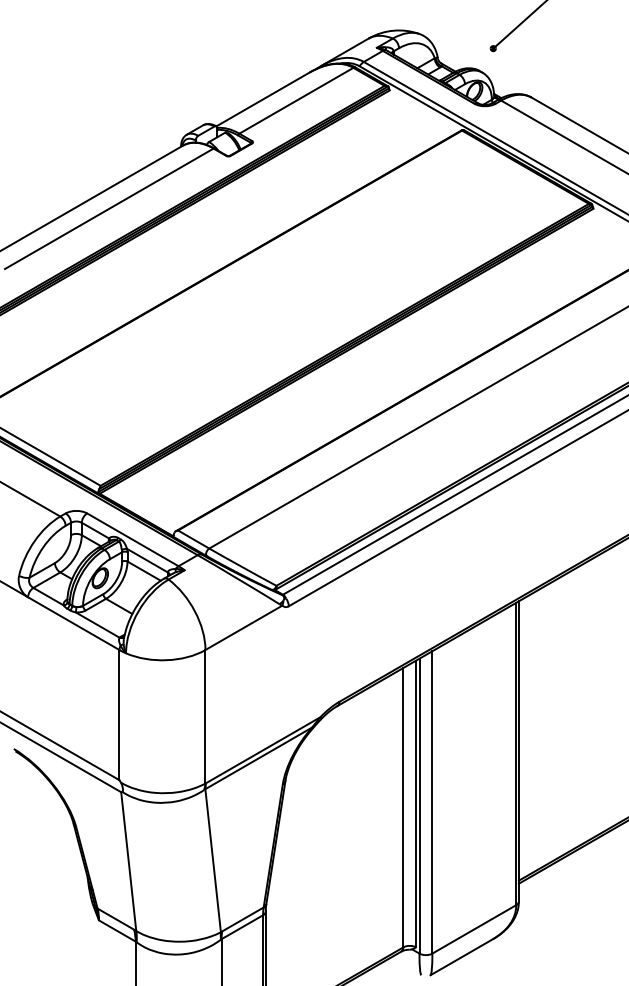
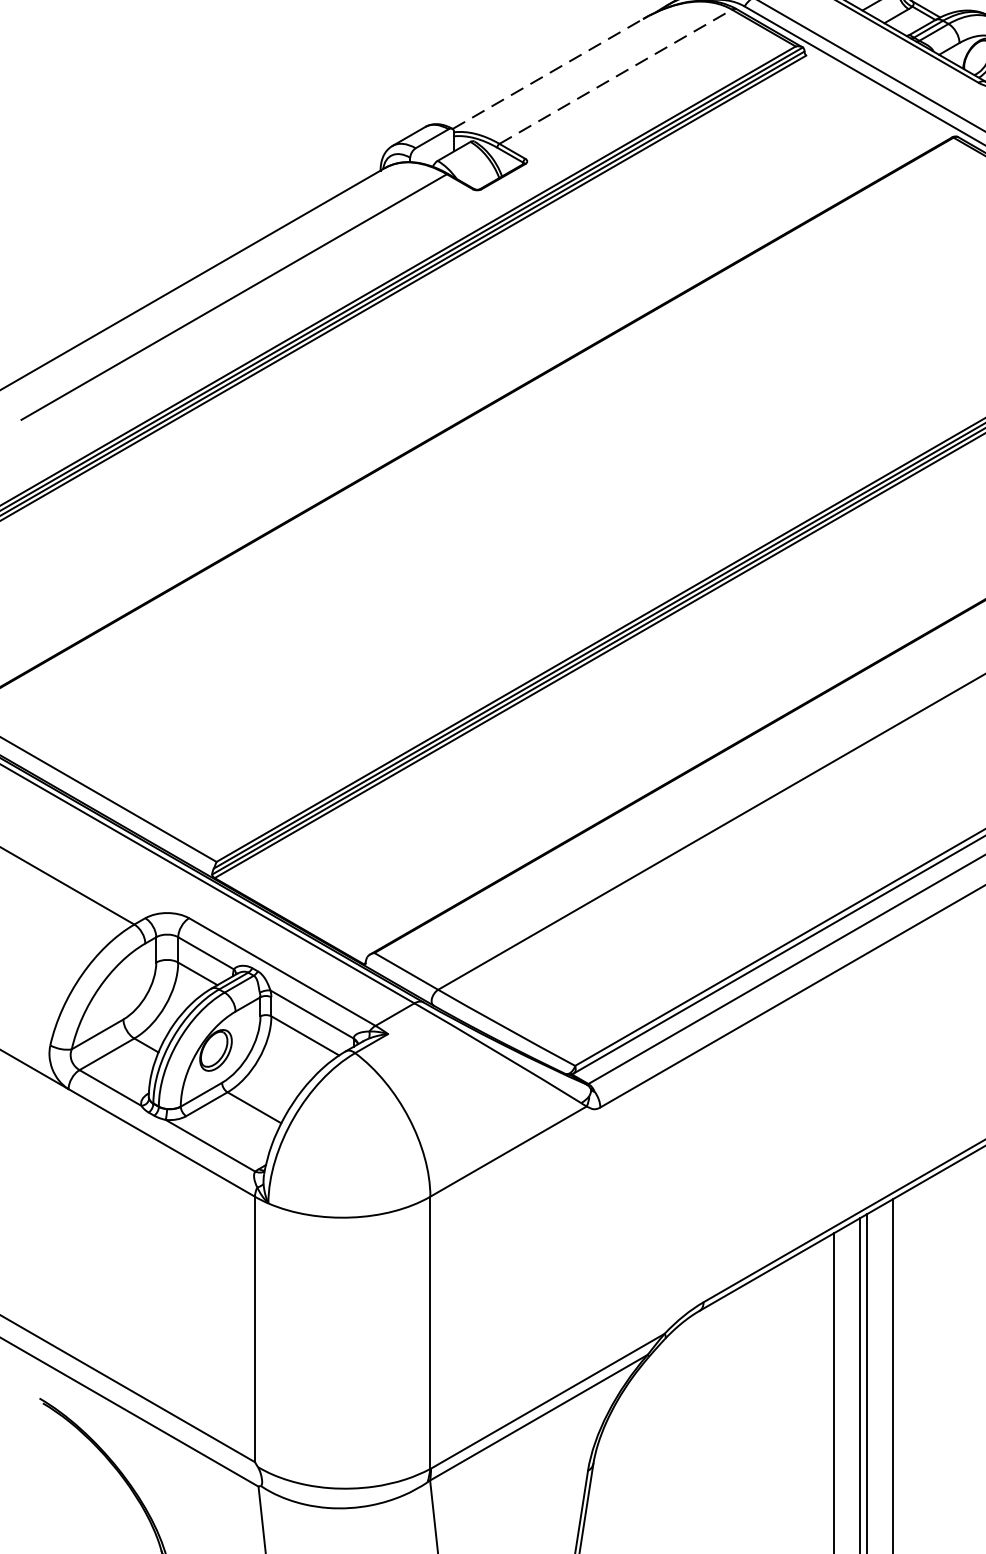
line: (263, 99) -> (548, 74), solid -> dashed
line: (296, 100) -> (615, 76), solid -> dashed

